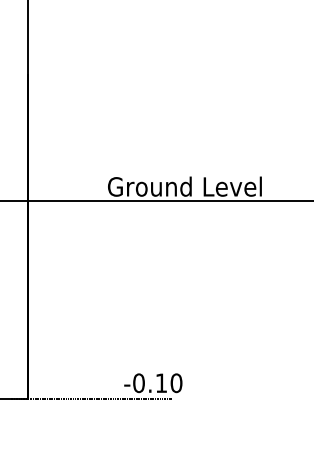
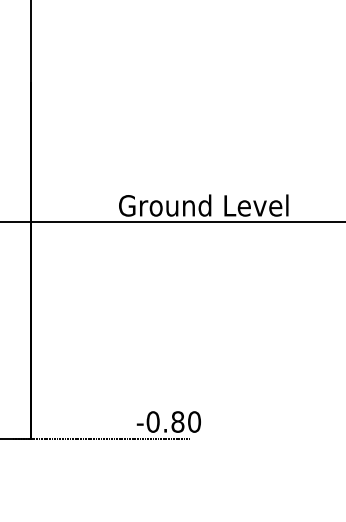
text: (161, 383) -> (177, 422), -0.10 -> -0.80

